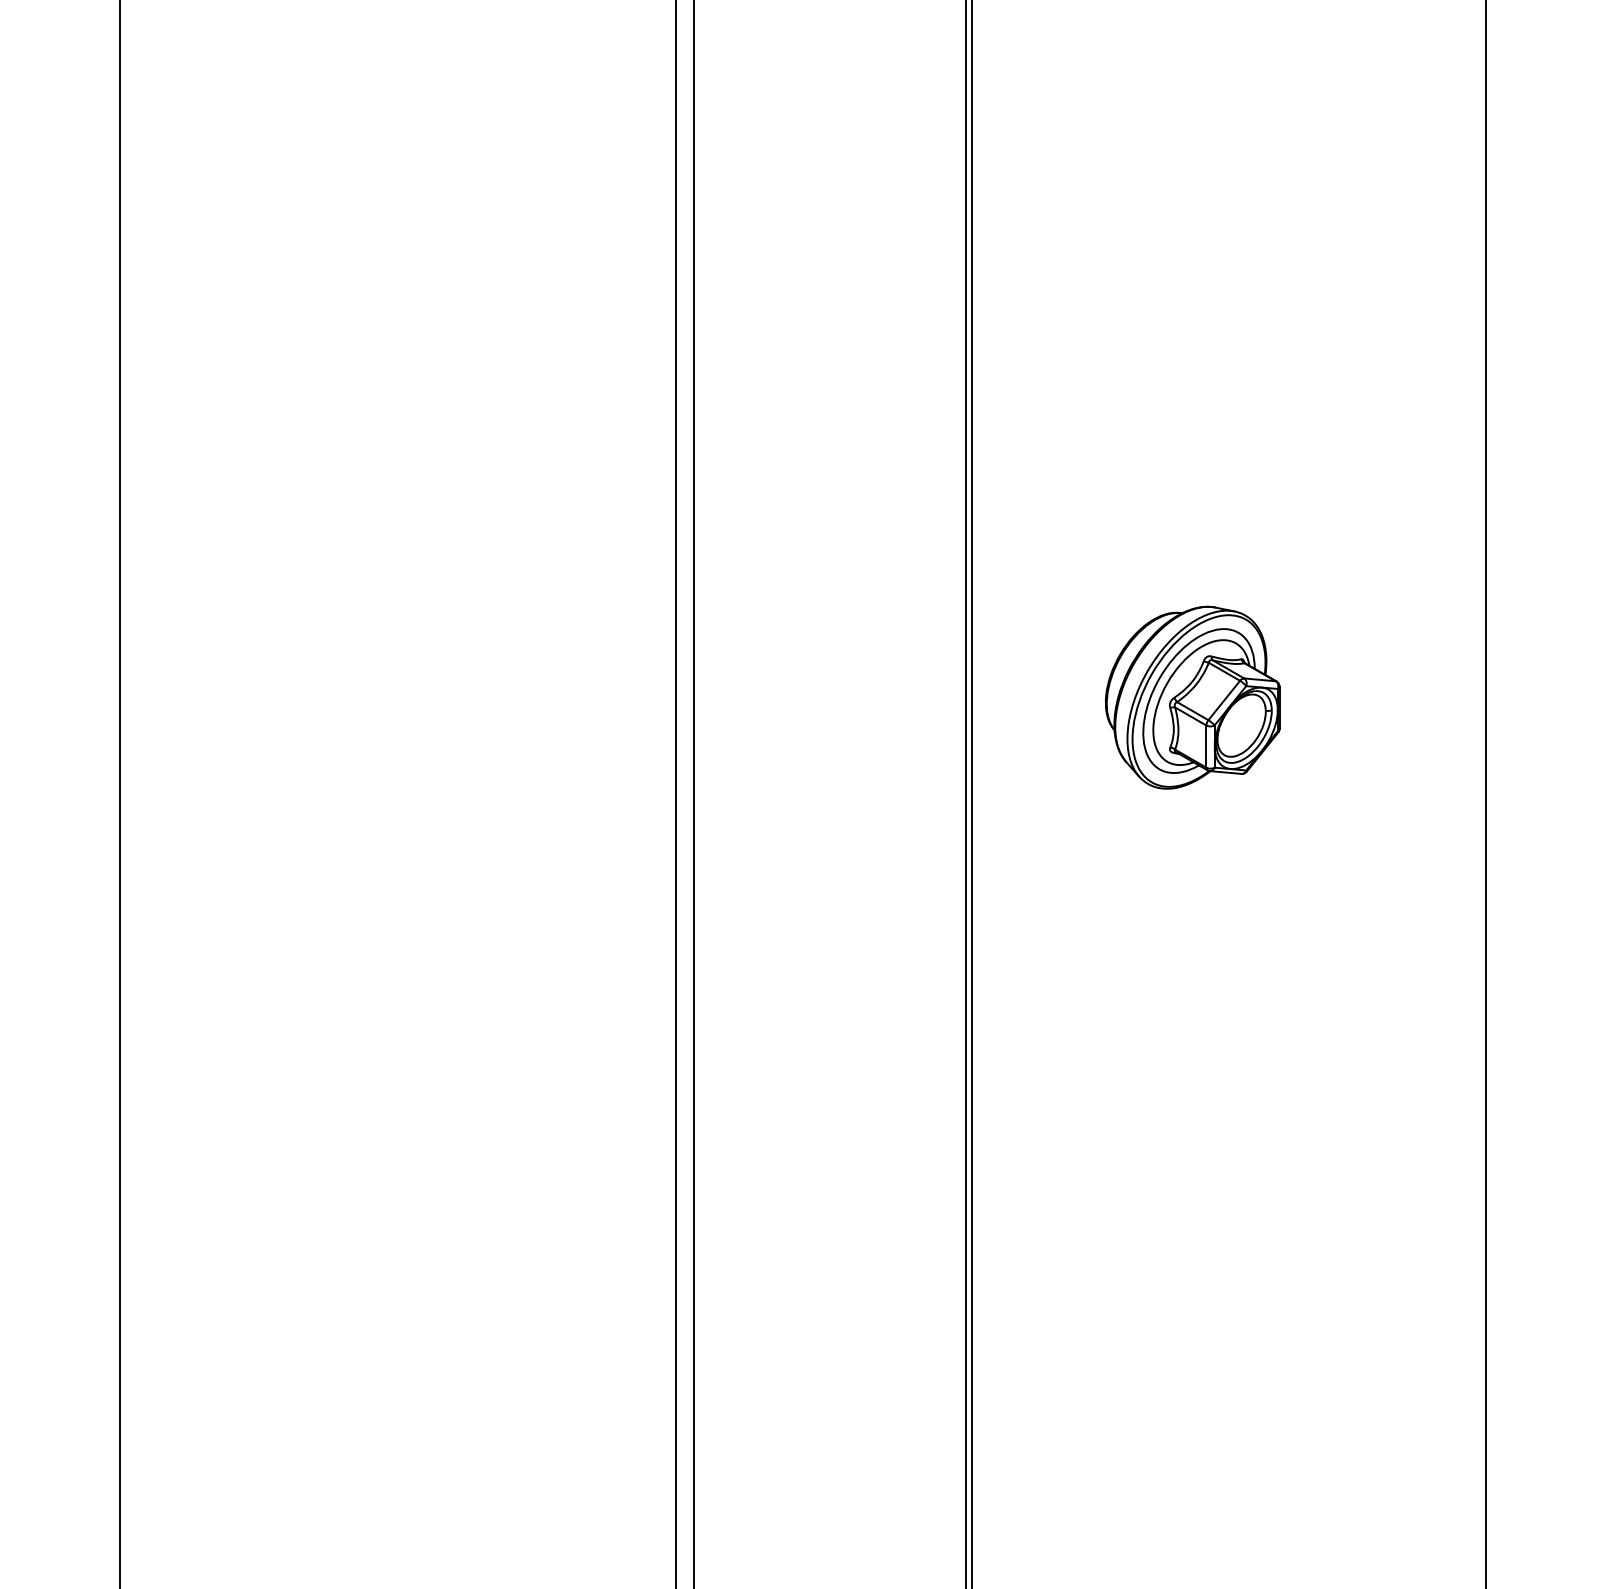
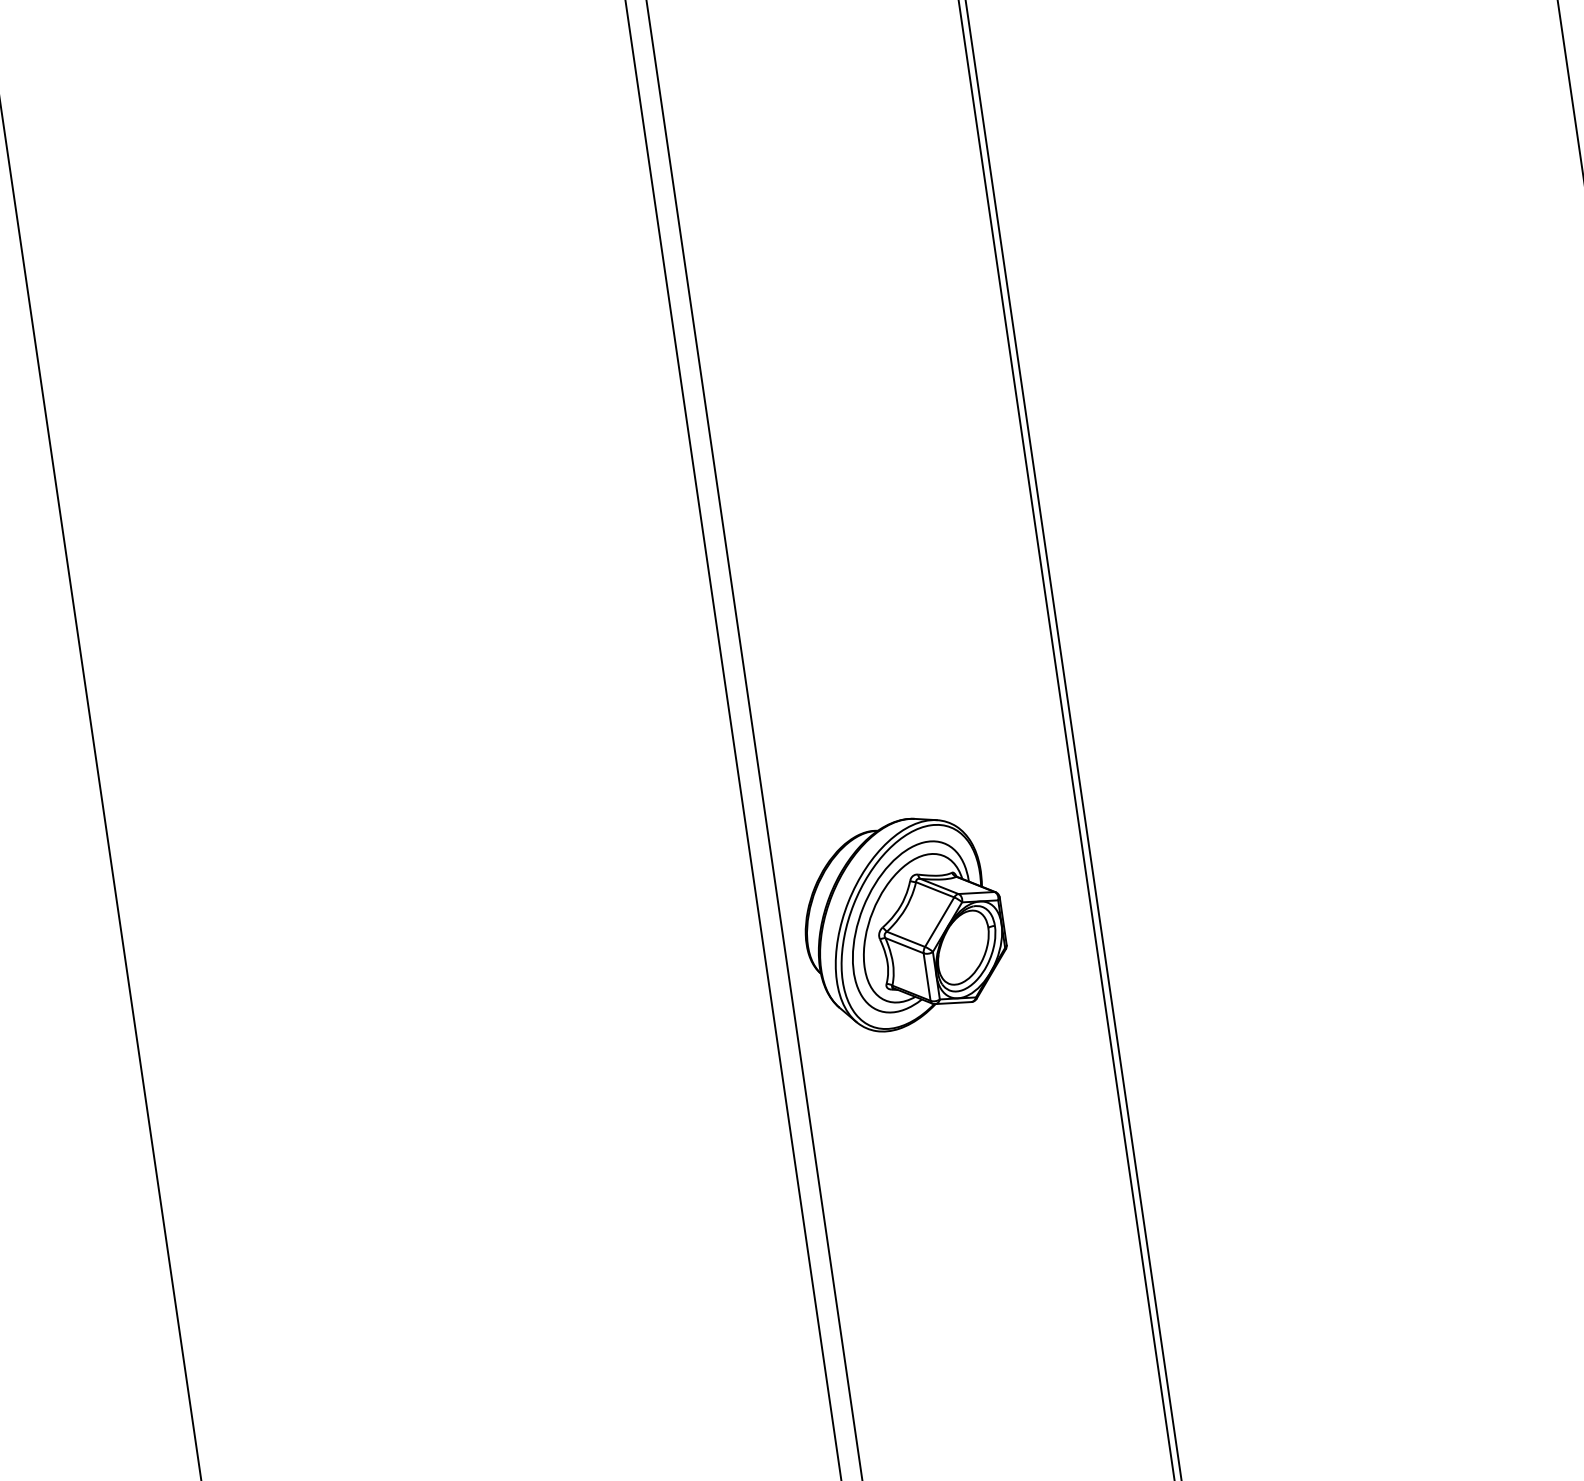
part: (1192, 697) -> (903, 924), moved

